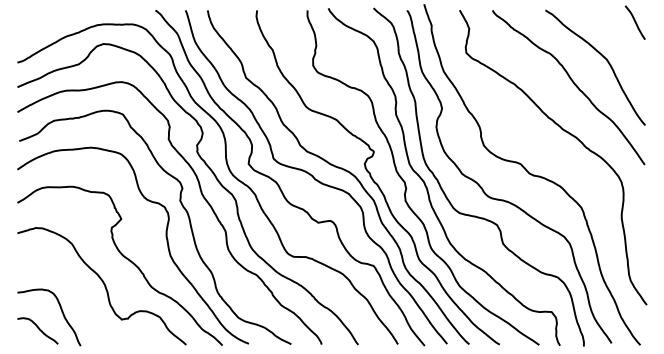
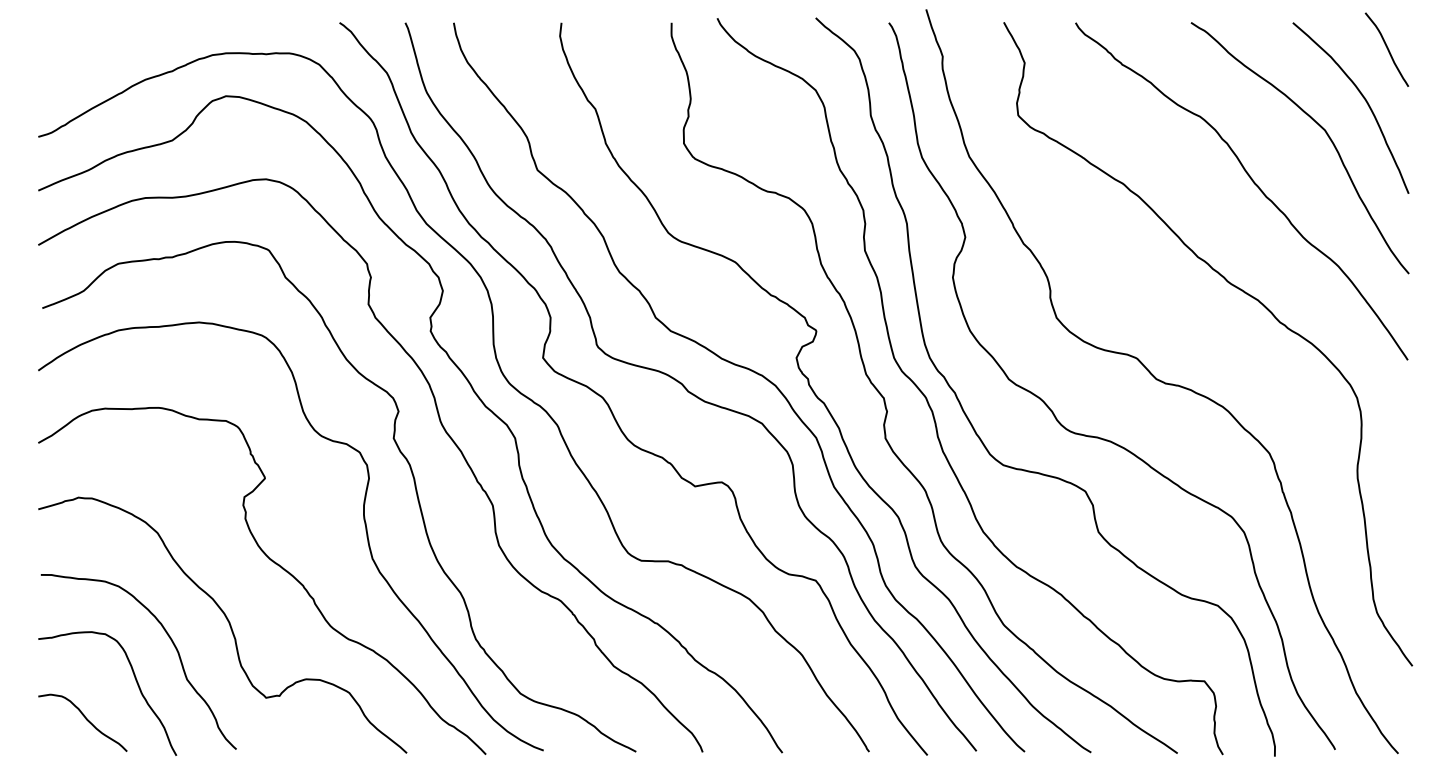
curve: (624, 46) -> (1363, 101), added
curve: (78, 295) -> (171, 645), added

